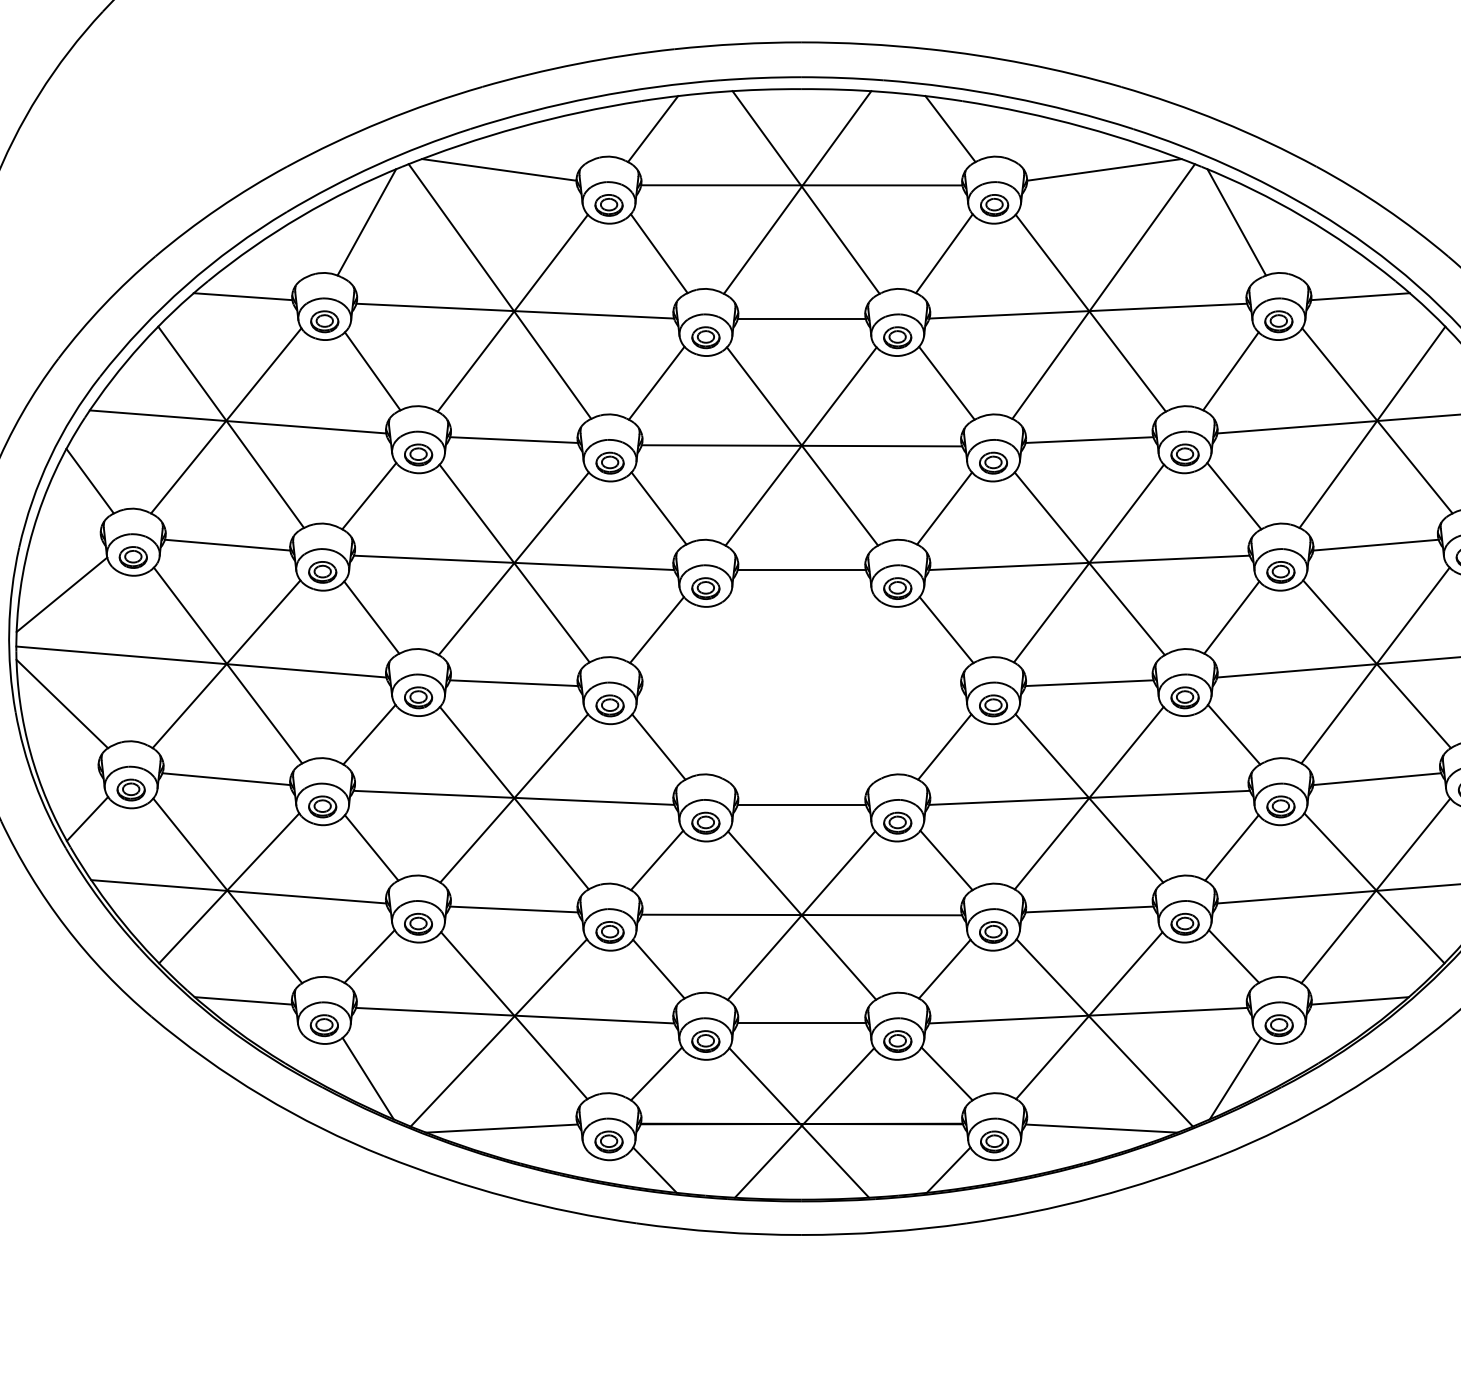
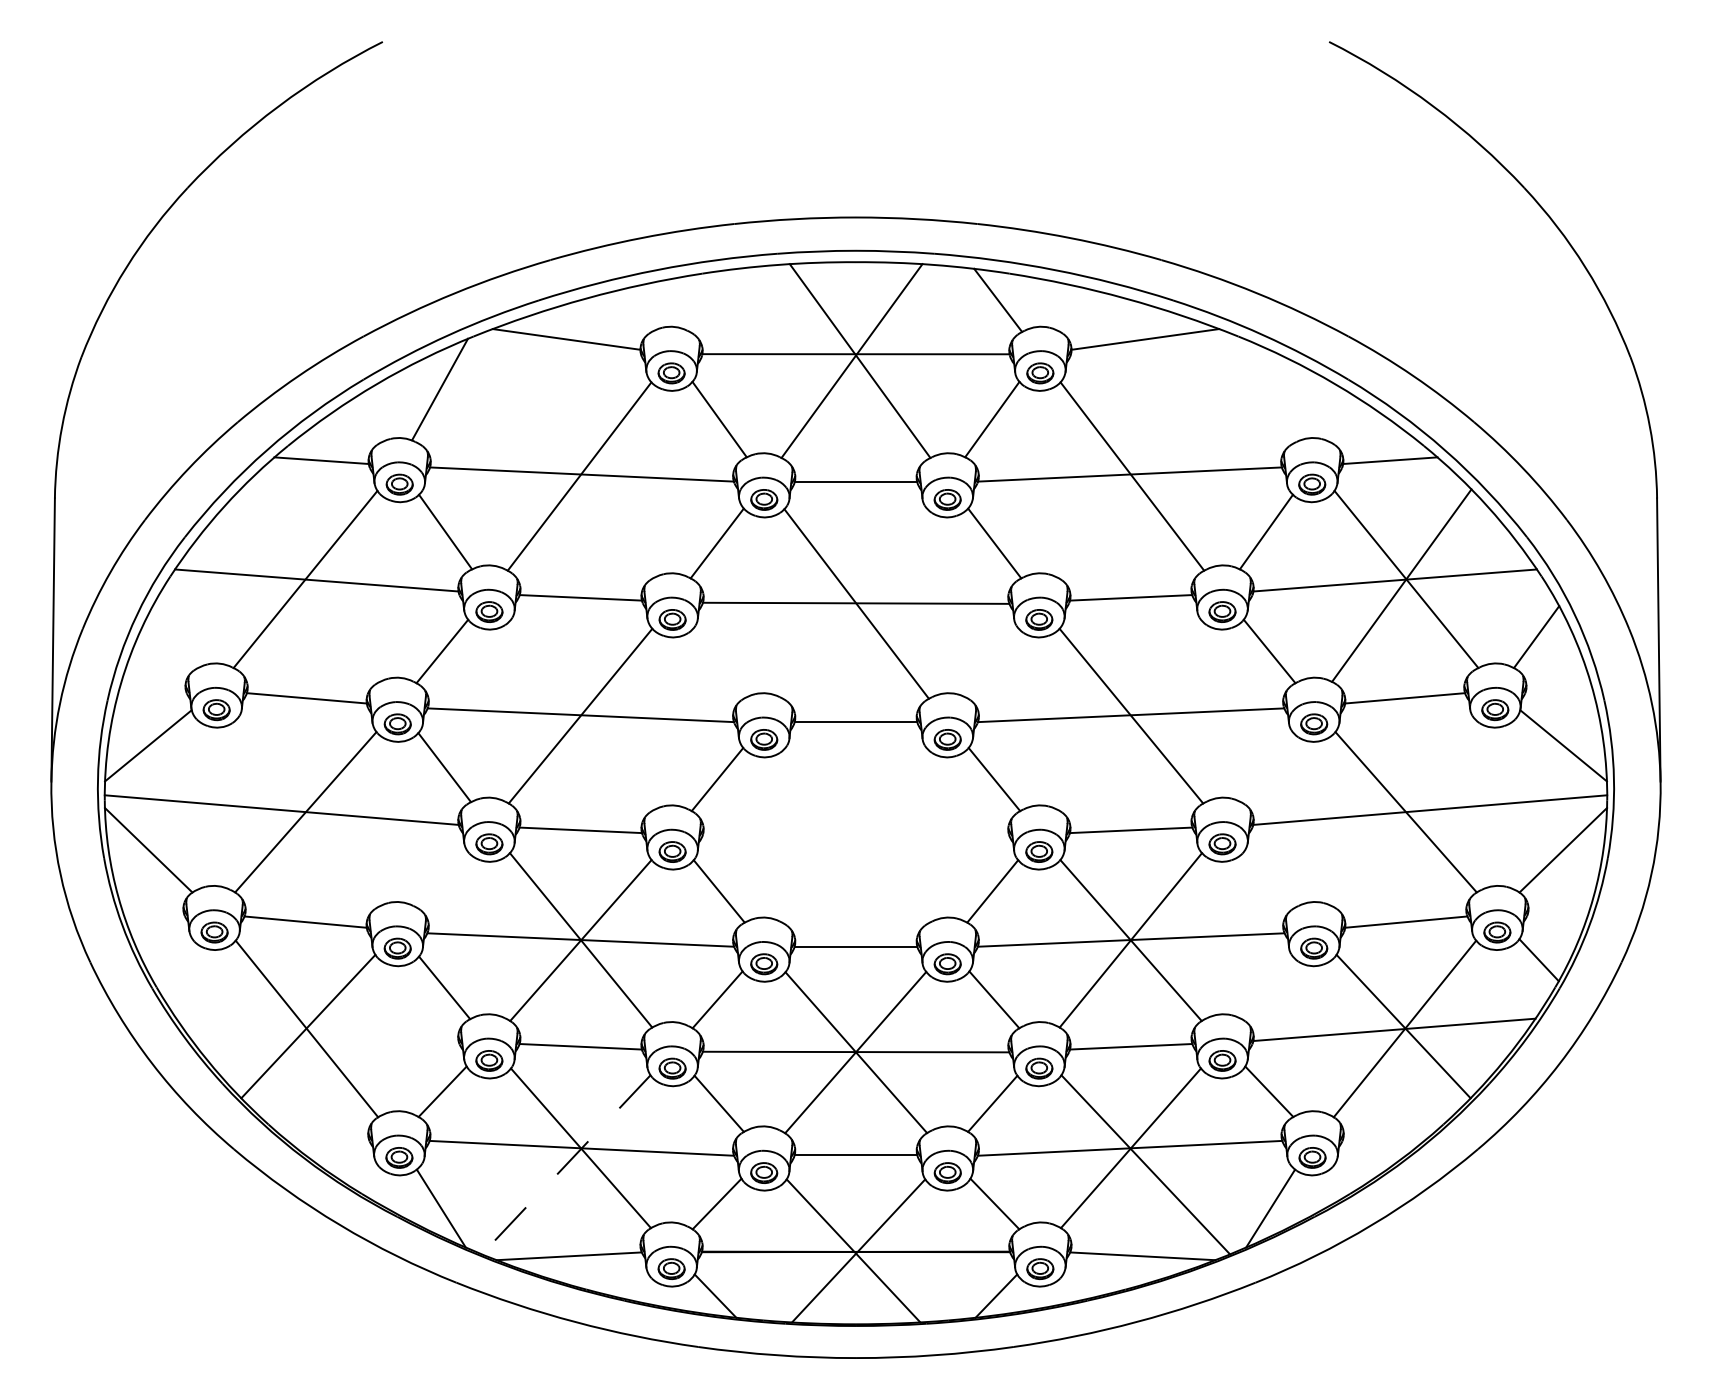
line: (652, 128) -> (713, 299), removed
line: (1236, 222) -> (1271, 389), removed
line: (500, 291) -> (567, 455), removed
line: (1103, 291) -> (1144, 455), removed
line: (230, 427) -> (309, 585), removed
line: (801, 446) -> (855, 603), removed
line: (90, 480) -> (175, 636), removed
line: (659, 507) -> (719, 662), removed
line: (944, 507) -> (992, 662), removed
line: (514, 563) -> (581, 715), removed
line: (1088, 563) -> (1130, 715), removed
line: (1231, 617) -> (1266, 767), removed
line: (228, 665) -> (307, 813), removed
line: (1375, 665) -> (1404, 813), removed
line: (369, 734) -> (442, 879), removed
line: (1234, 734) -> (1269, 879), removed
line: (87, 819) -> (172, 960), removed
line: (1231, 847) -> (1266, 987), removed
line: (238, 891) -> (317, 1029), removed
line: (242, 1000) -> (321, 1133), removed
line: (1359, 1000) -> (1389, 1133), removed
line: (499, 1032) -> (566, 1164), solid -> dashed

